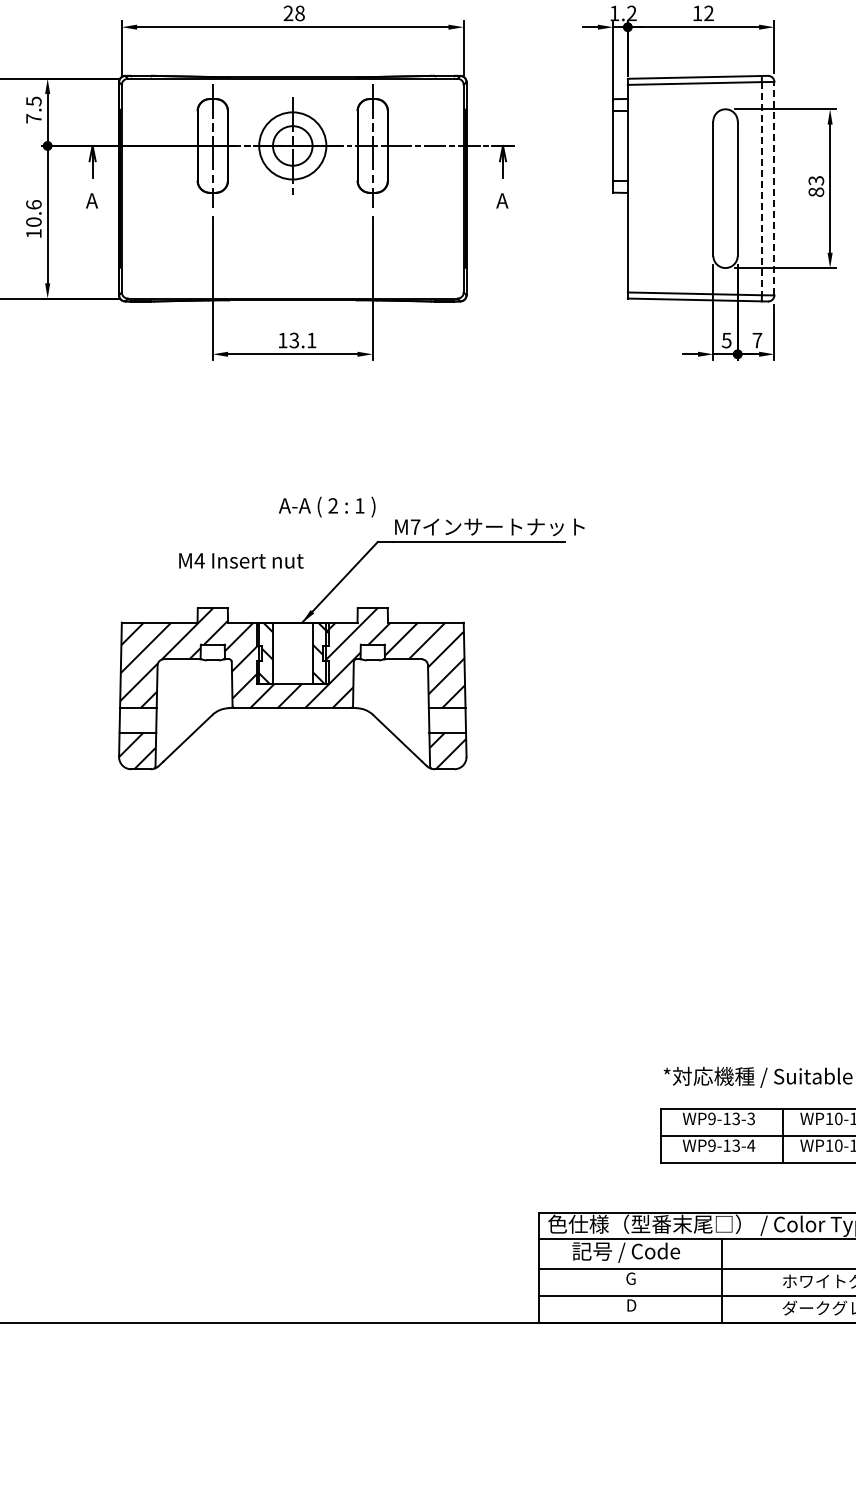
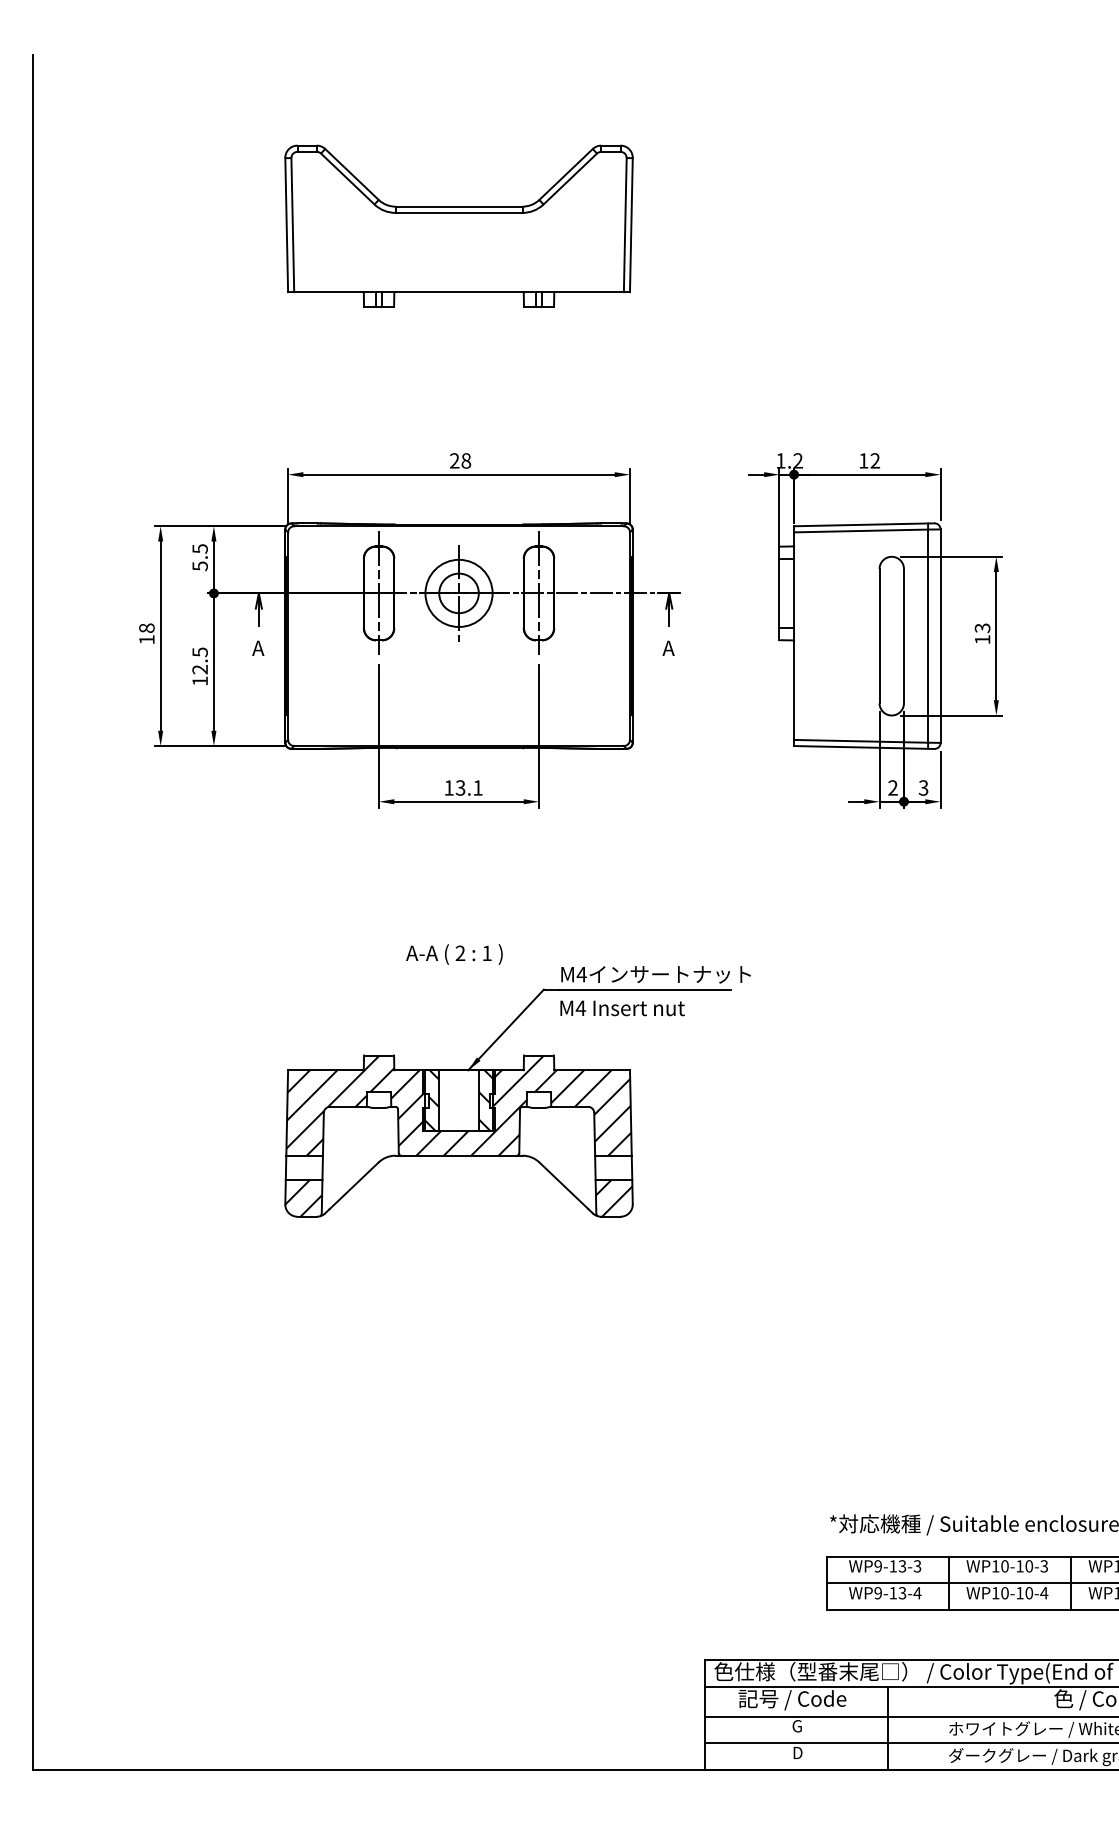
text: (33, 119) -> (199, 566), 7.5 -> 5.5
line: (762, 189) -> (928, 636), dashed -> solid
line: (774, 189) -> (940, 636), dashed -> solid
text: (816, 192) -> (982, 639), 83 -> 13
text: (33, 213) -> (199, 660), 10.6 -> 12.5
text: (726, 340) -> (892, 787), 5 -> 2
text: (757, 340) -> (923, 787), 7 -> 3
text: (327, 507) -> (454, 954), moved
text: (415, 527) -> (581, 974), M7 -> M4
text: (241, 561) -> (622, 1008), moved

